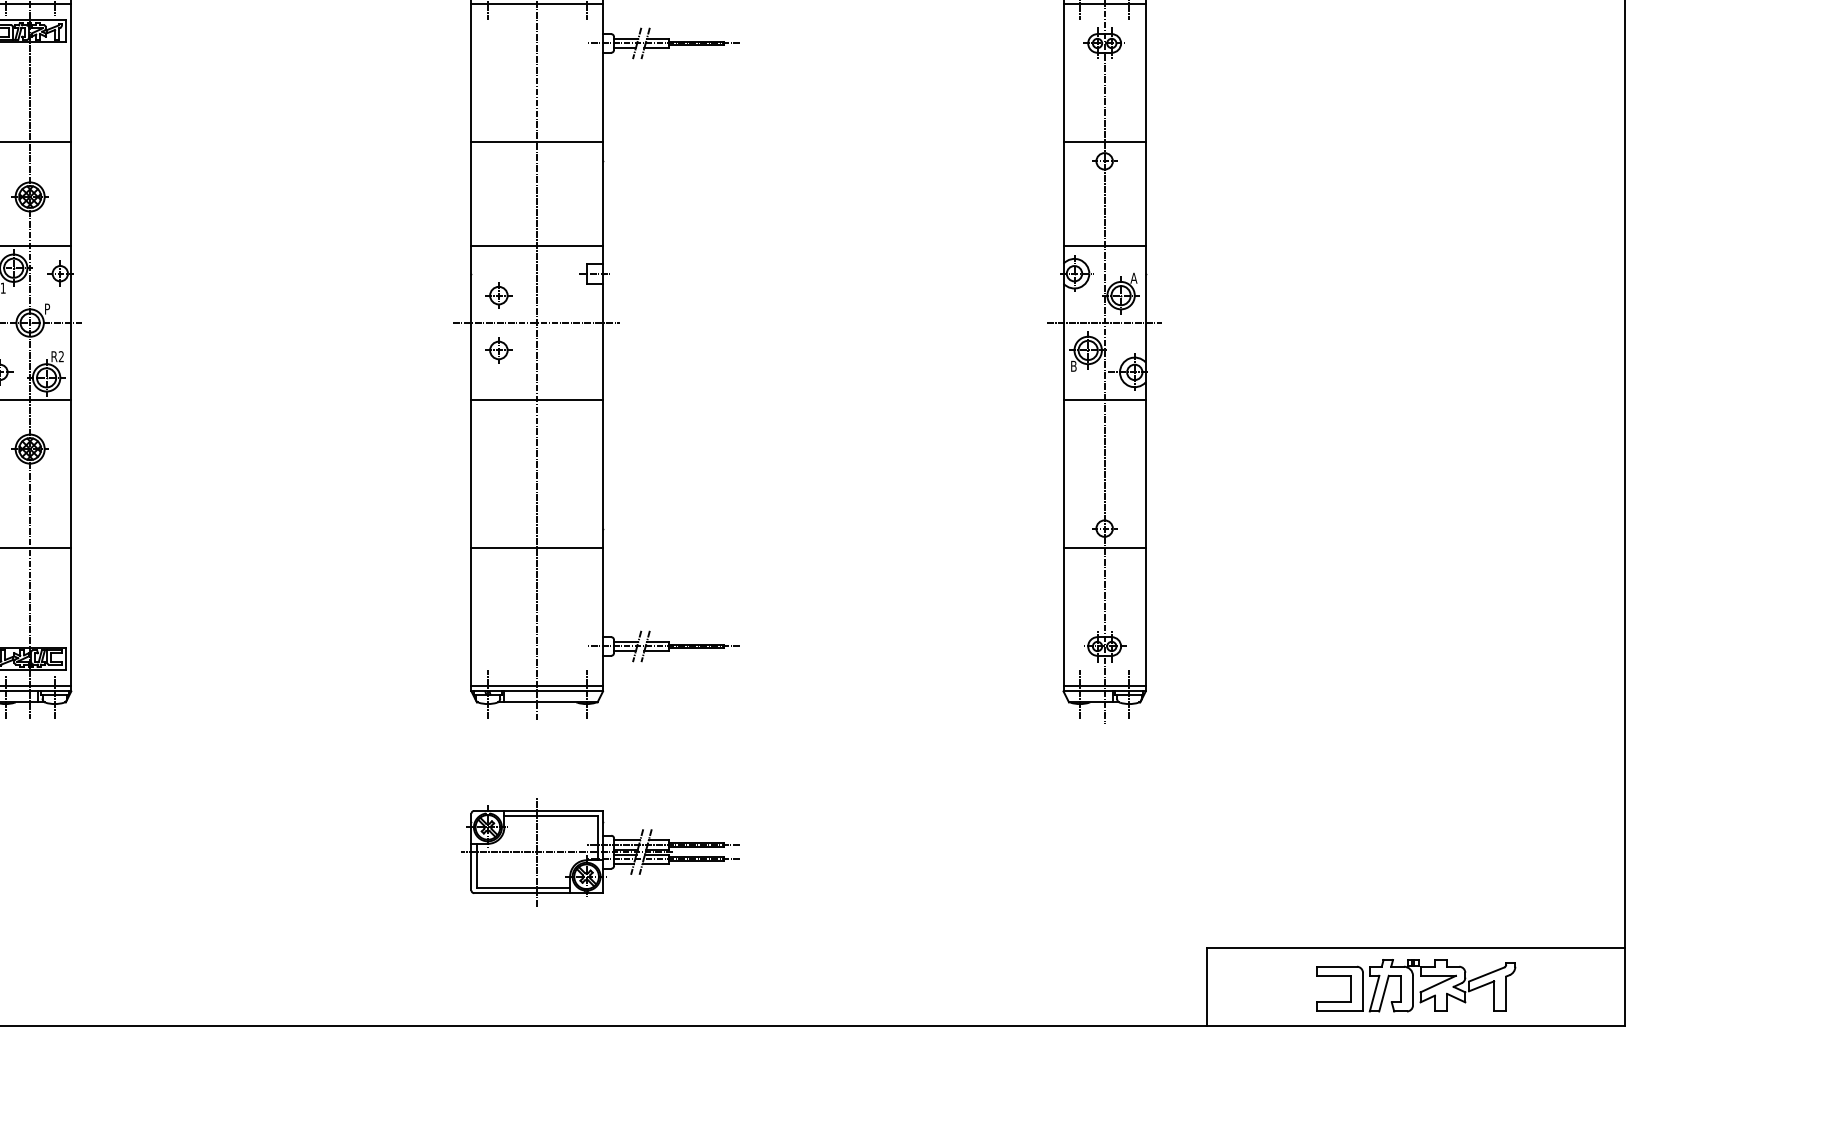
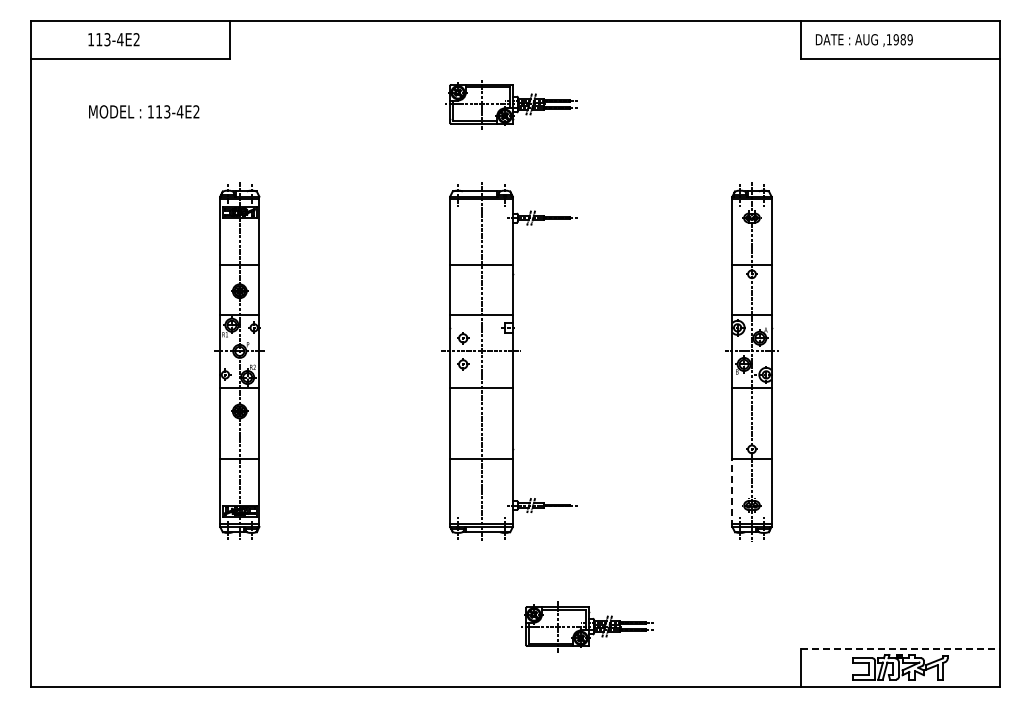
line: (1063, 619) -> (732, 492), solid -> dashed
part: (600, 851) -> (587, 626), moved
line: (1416, 948) -> (900, 649), solid -> dashed

